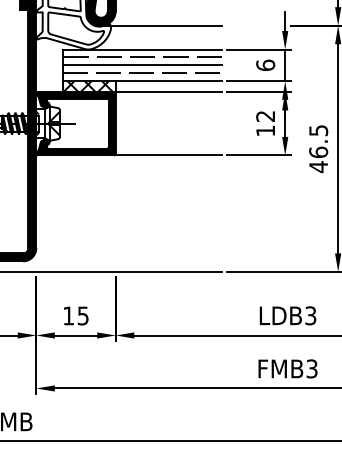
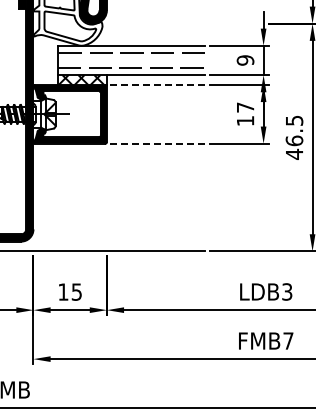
line: (161, 25) -> (149, 23), removed
line: (141, 65) -> (130, 60), removed
text: (265, 65) -> (245, 60), 6 -> 9
line: (168, 91) -> (155, 84), solid -> dashed
text: (265, 116) -> (245, 107), 12 -> 17
line: (168, 155) -> (155, 143), solid -> dashed
text: (312, 368) -> (288, 340), FMB3 -> FMB7

